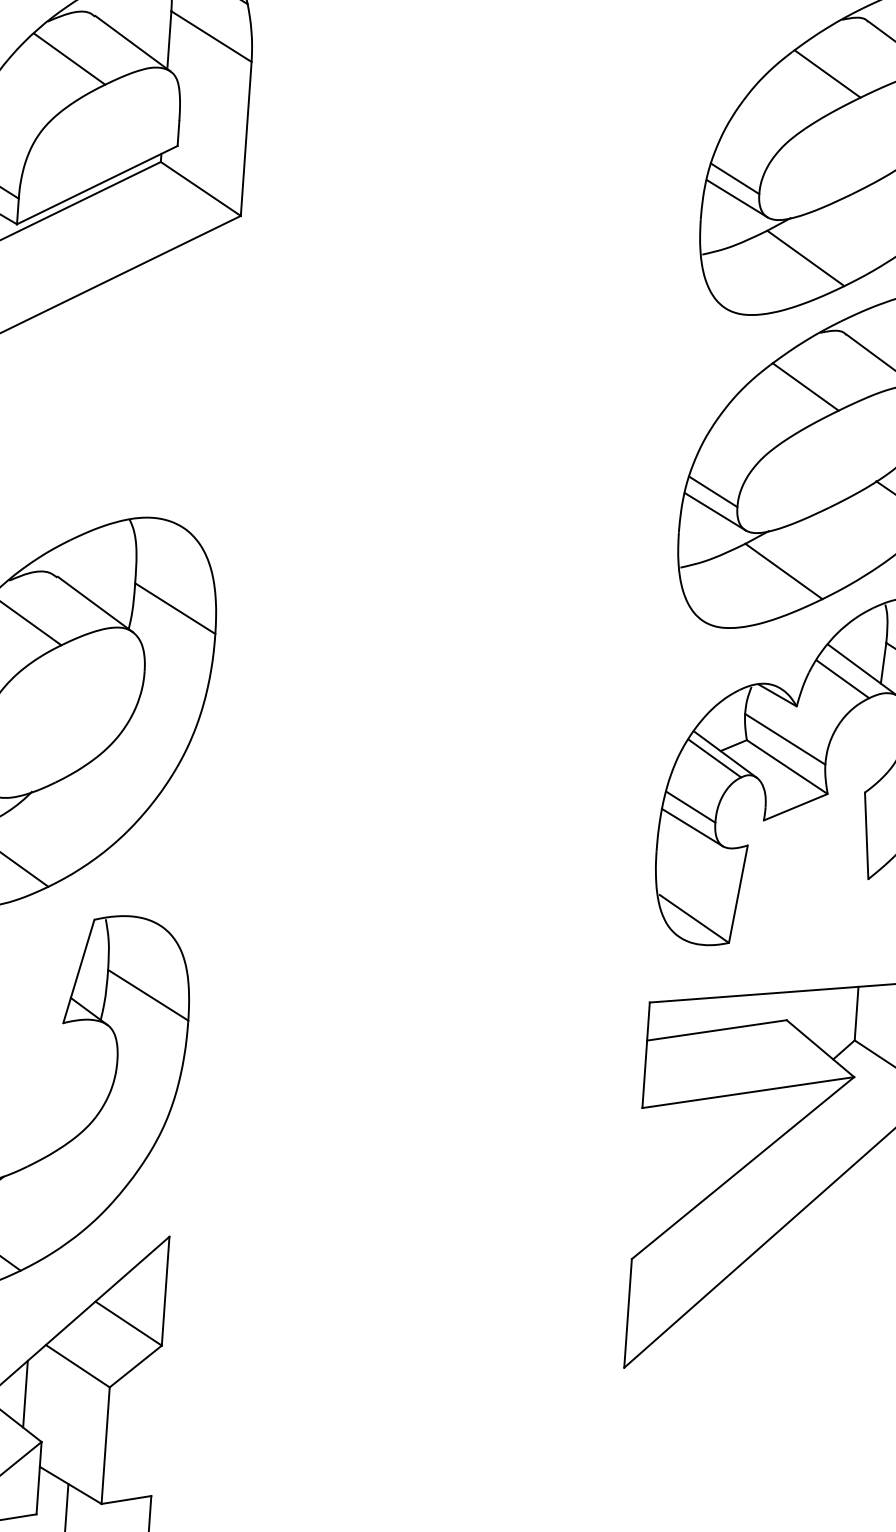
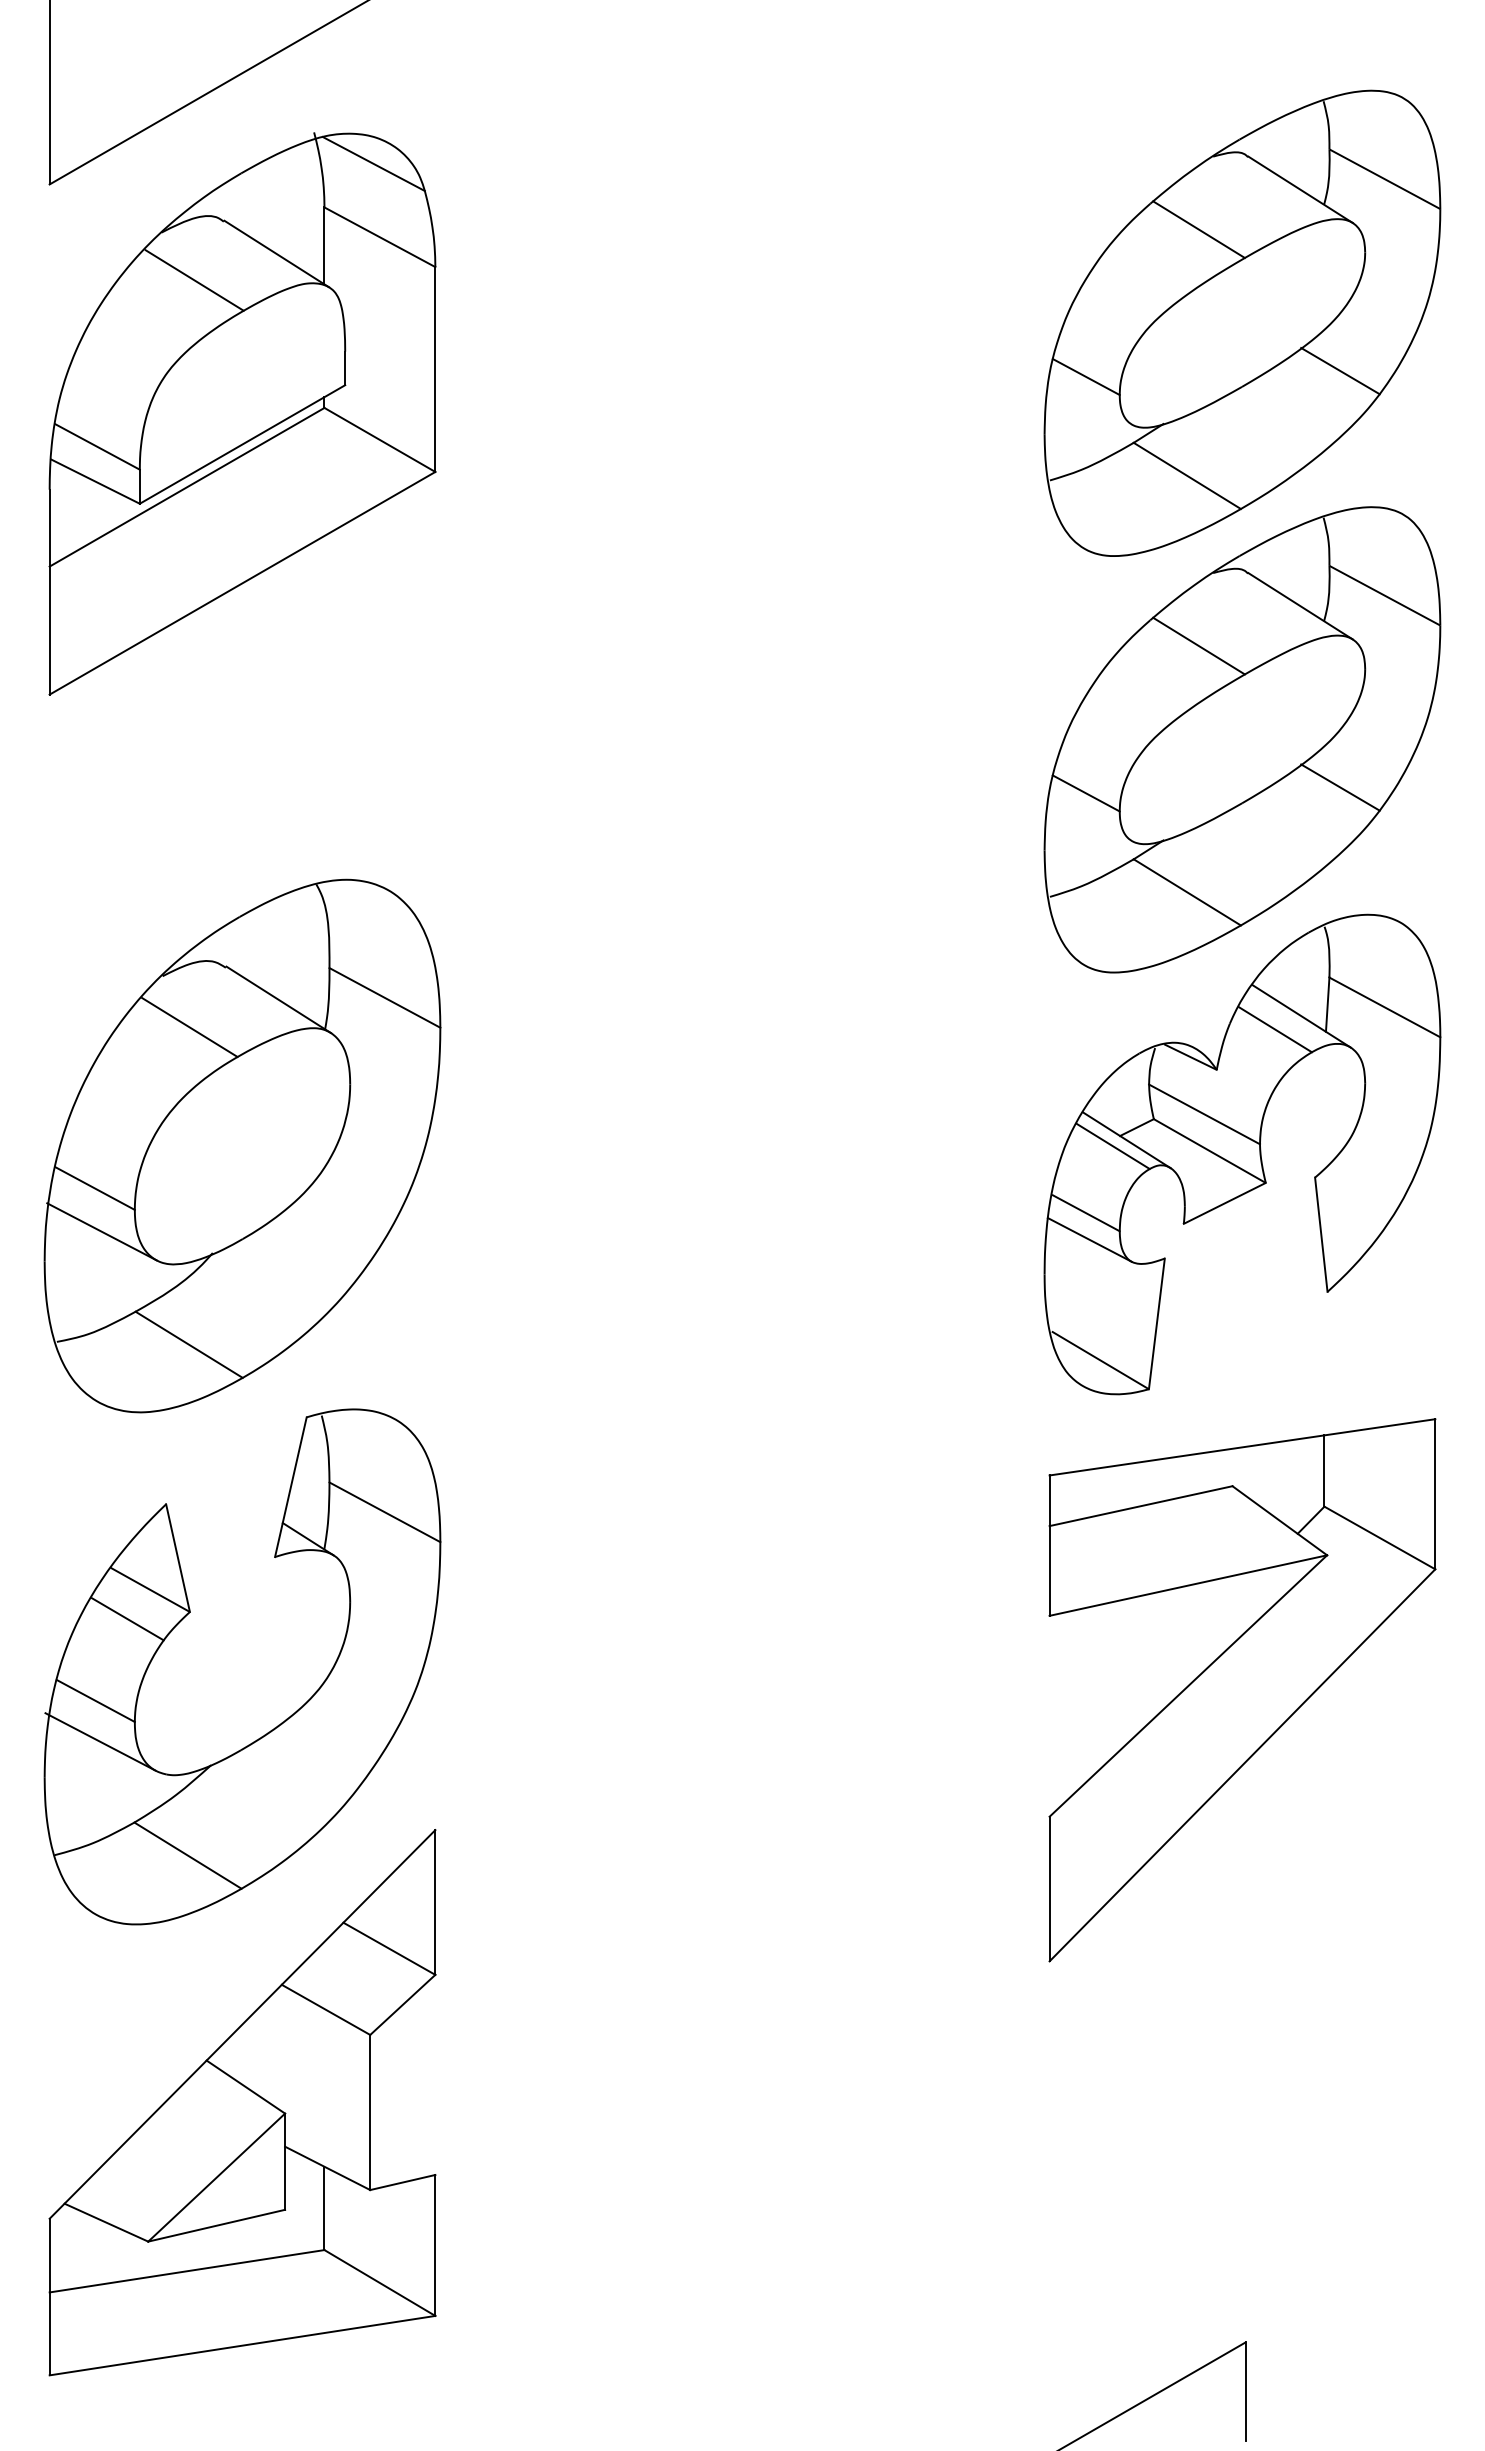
line: (736, 198) -> (1090, 403), removed
line: (715, 511) -> (1090, 819), removed
line: (25, 1393) -> (259, 2051), removed

